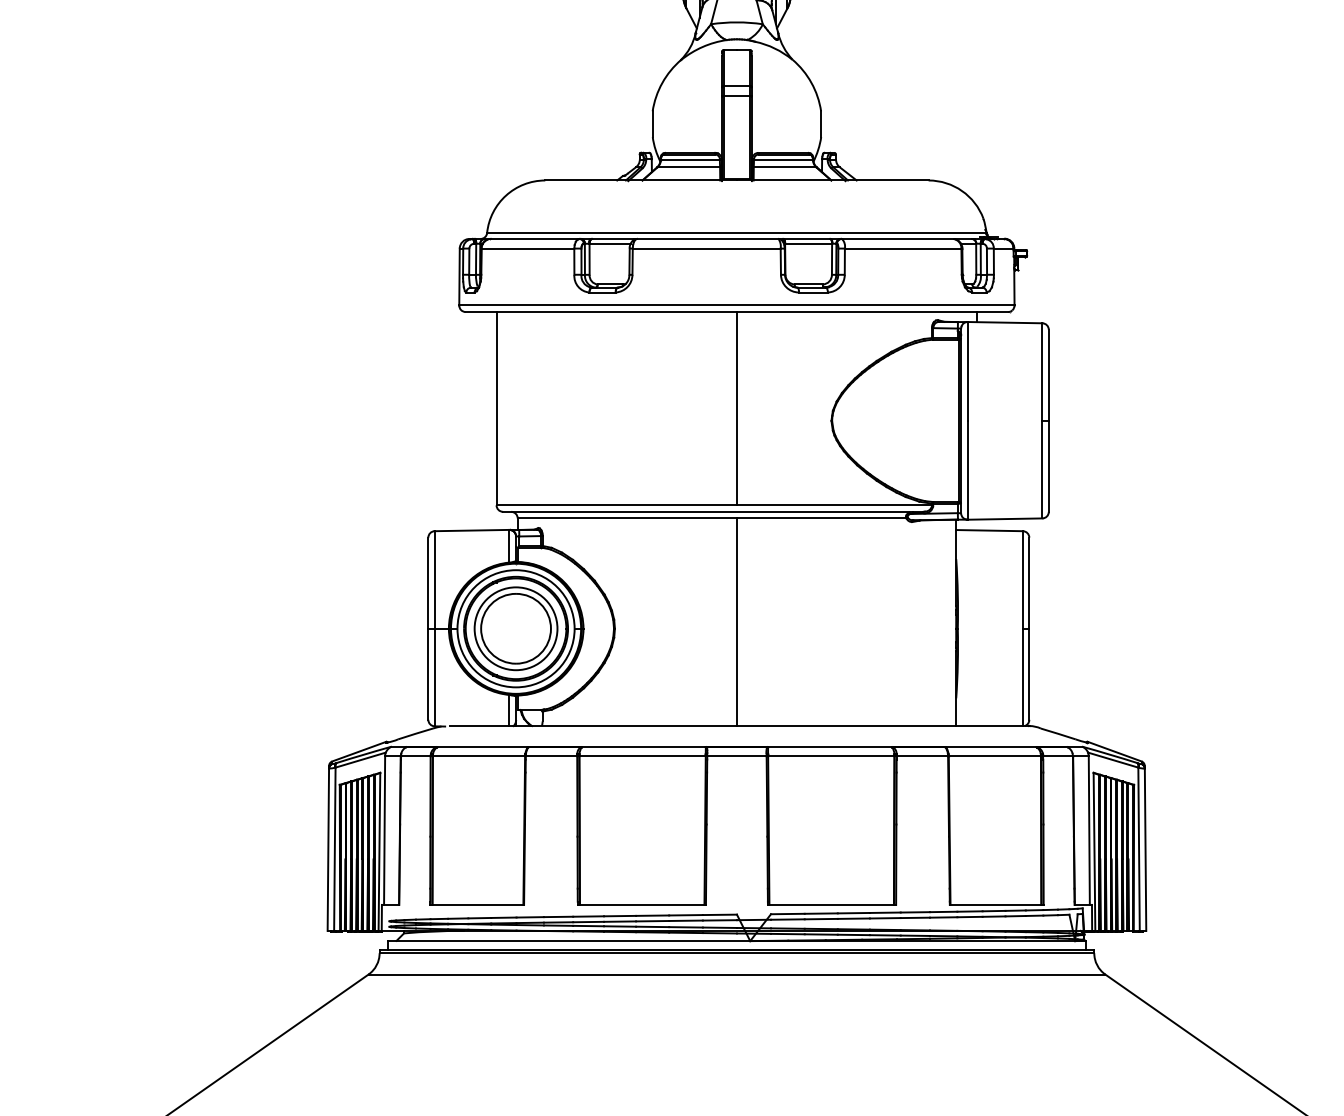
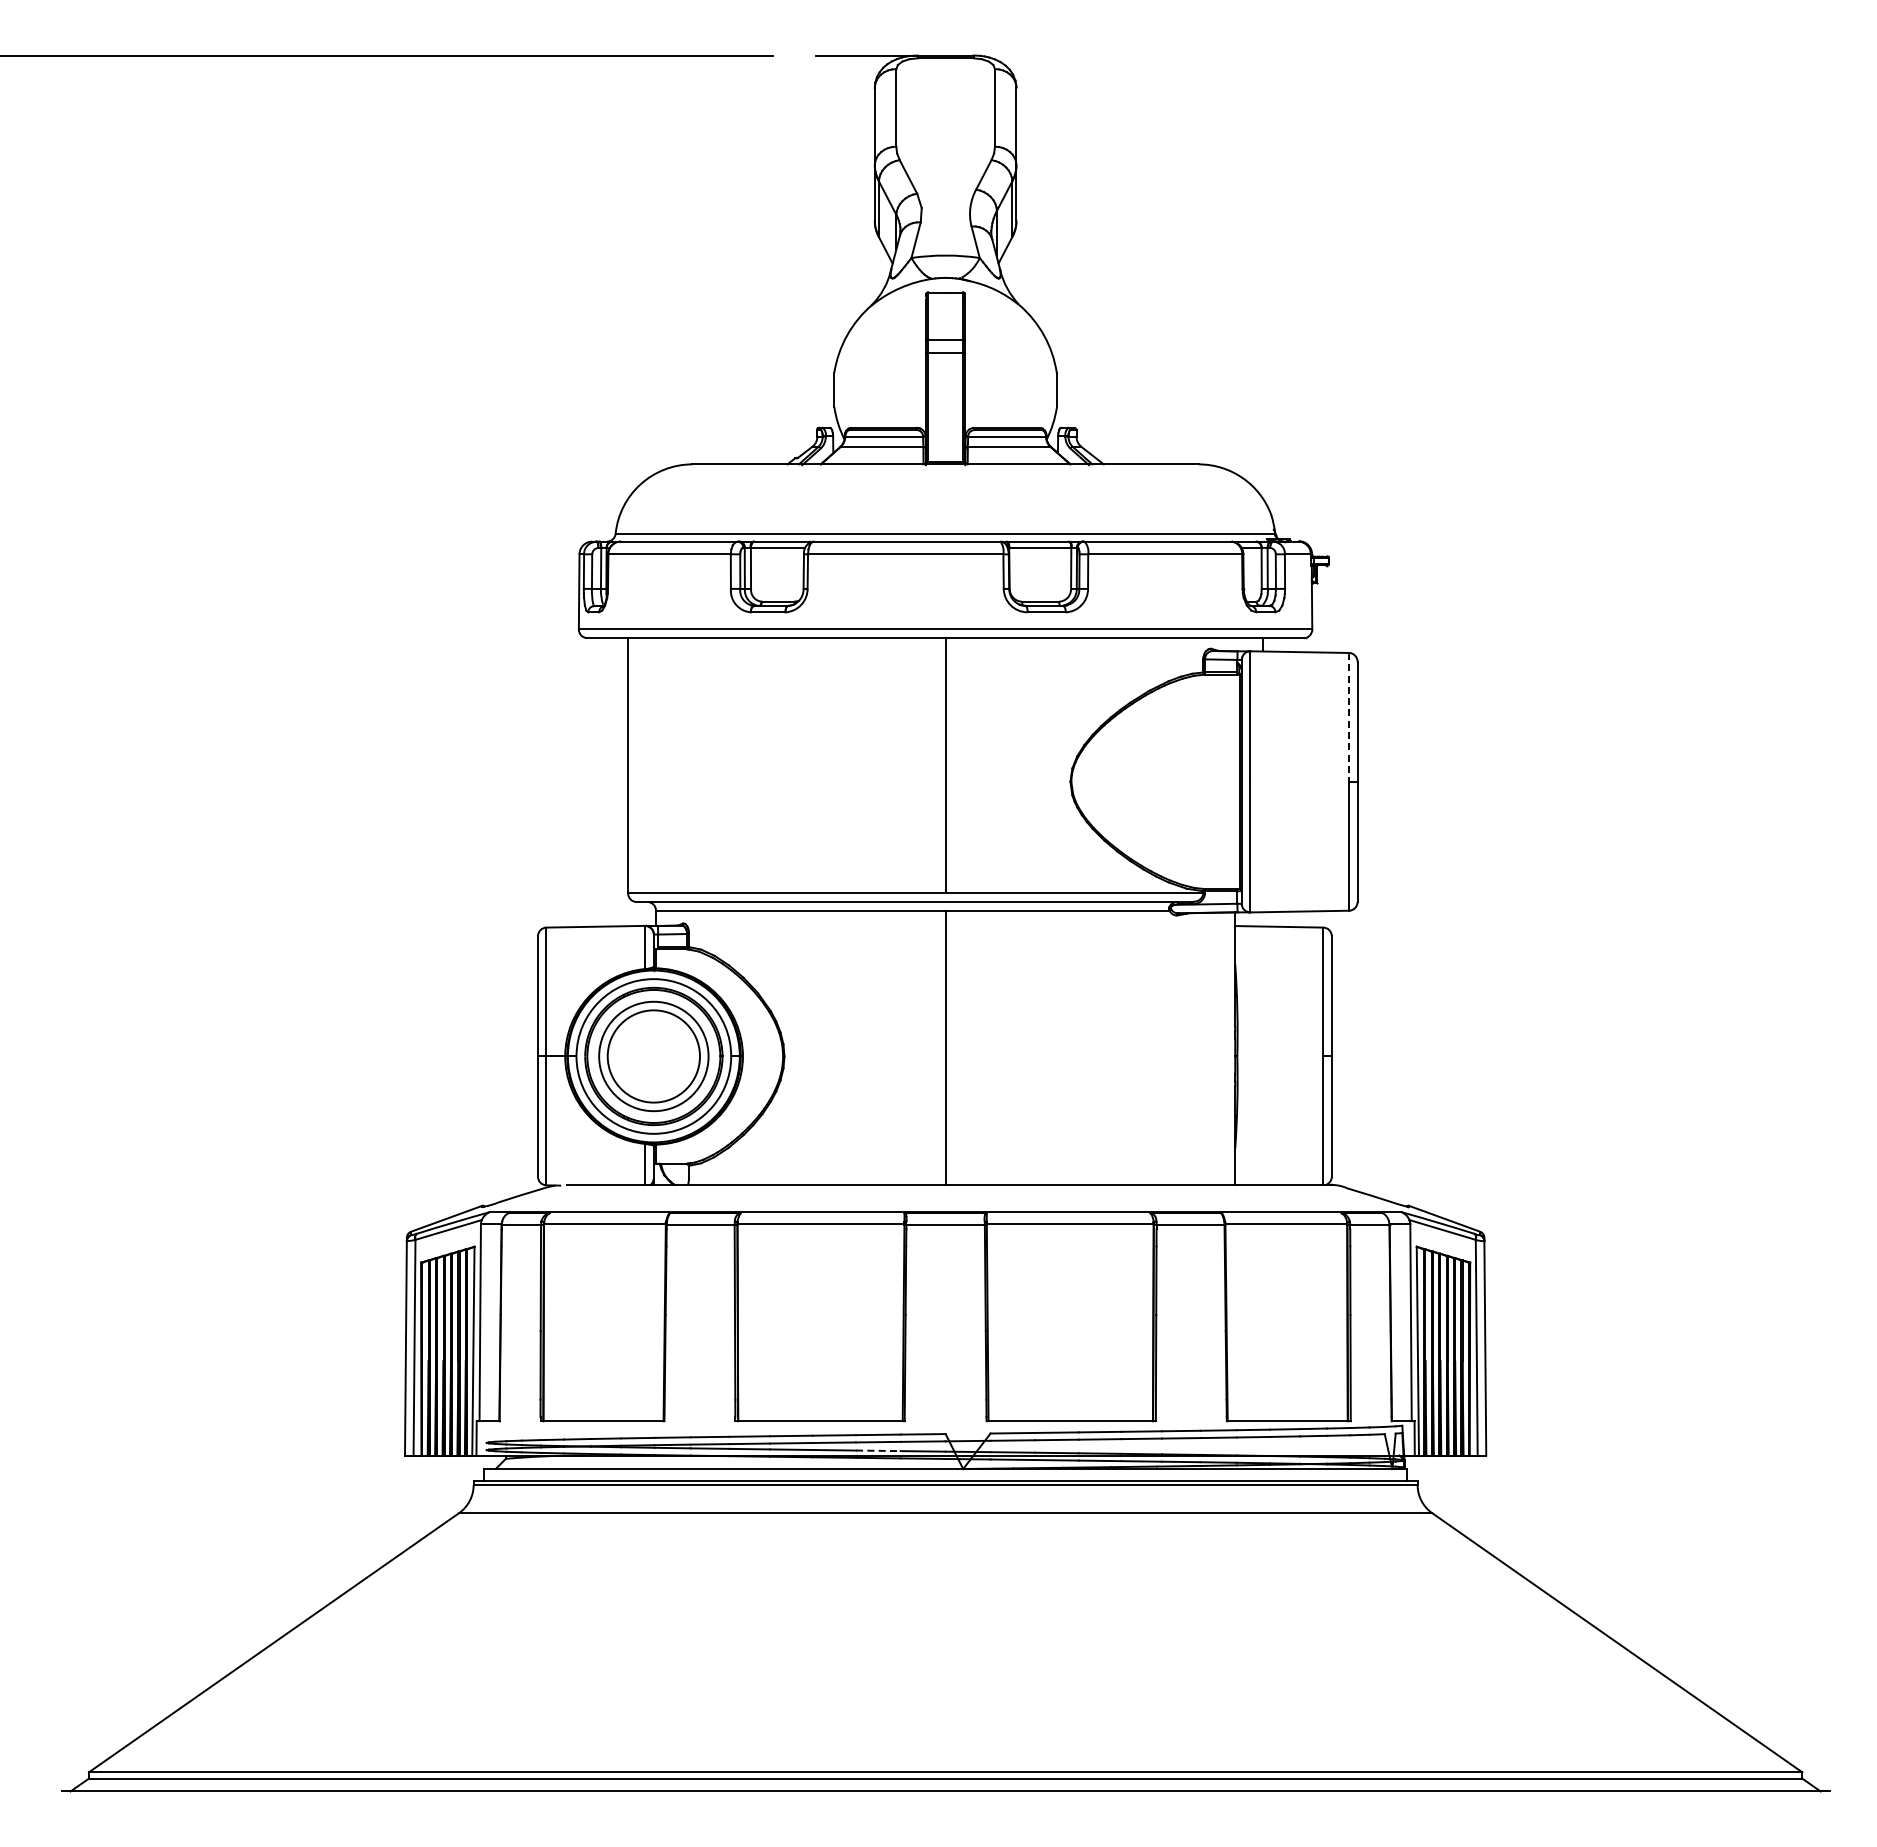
line: (1042, 372) -> (1349, 717), solid -> dashed
line: (686, 927) -> (878, 1450), solid -> dashed

